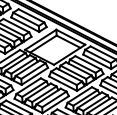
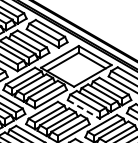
line: (63, 83) -> (84, 109), solid -> dashed

